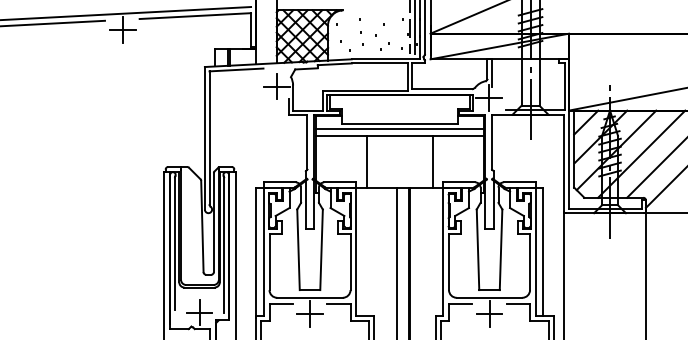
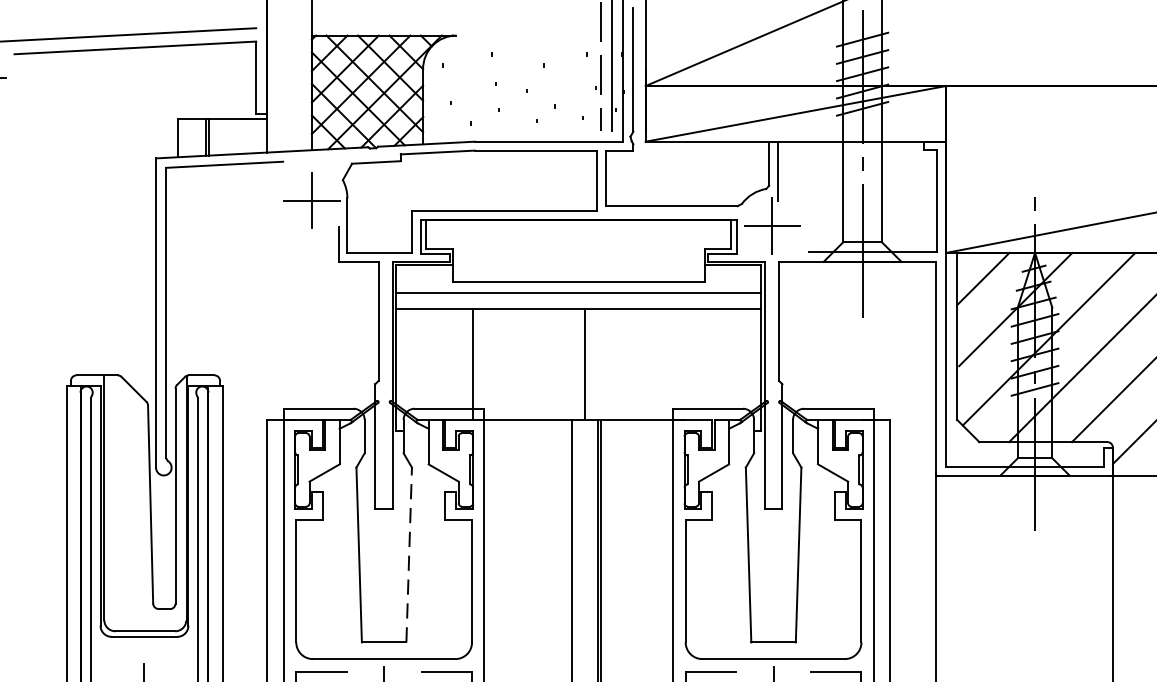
line: (366, 161) -> (471, 363), moved
line: (432, 161) -> (584, 363), moved
line: (321, 249) -> (409, 554), solid -> dashed

